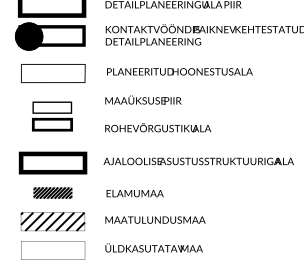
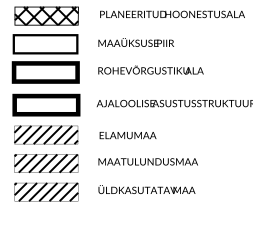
hatch: (53, 73) -> (46, 16), added
part: (52, 116) -> (45, 58), size x1.67
part: (52, 192) -> (45, 134), size x1.67
hatch: (53, 250) -> (46, 192), added

